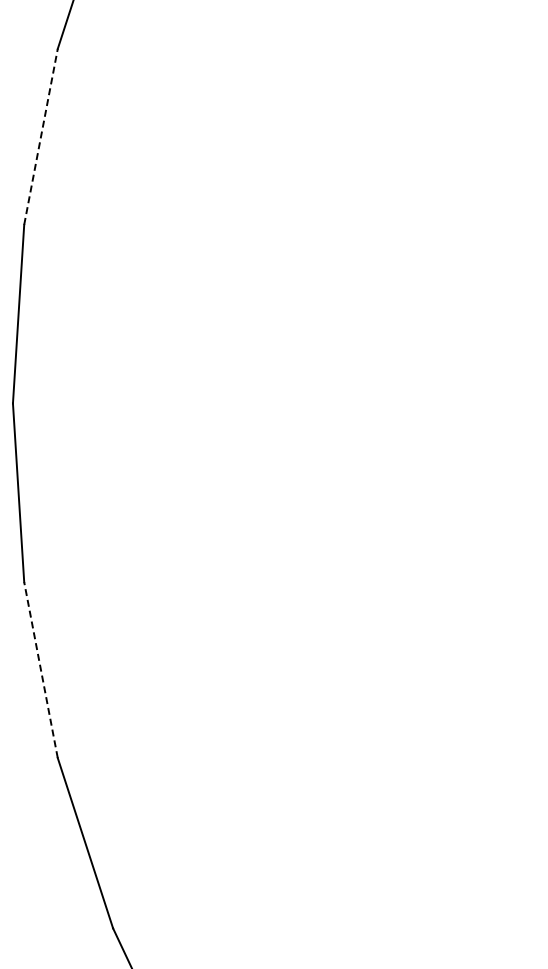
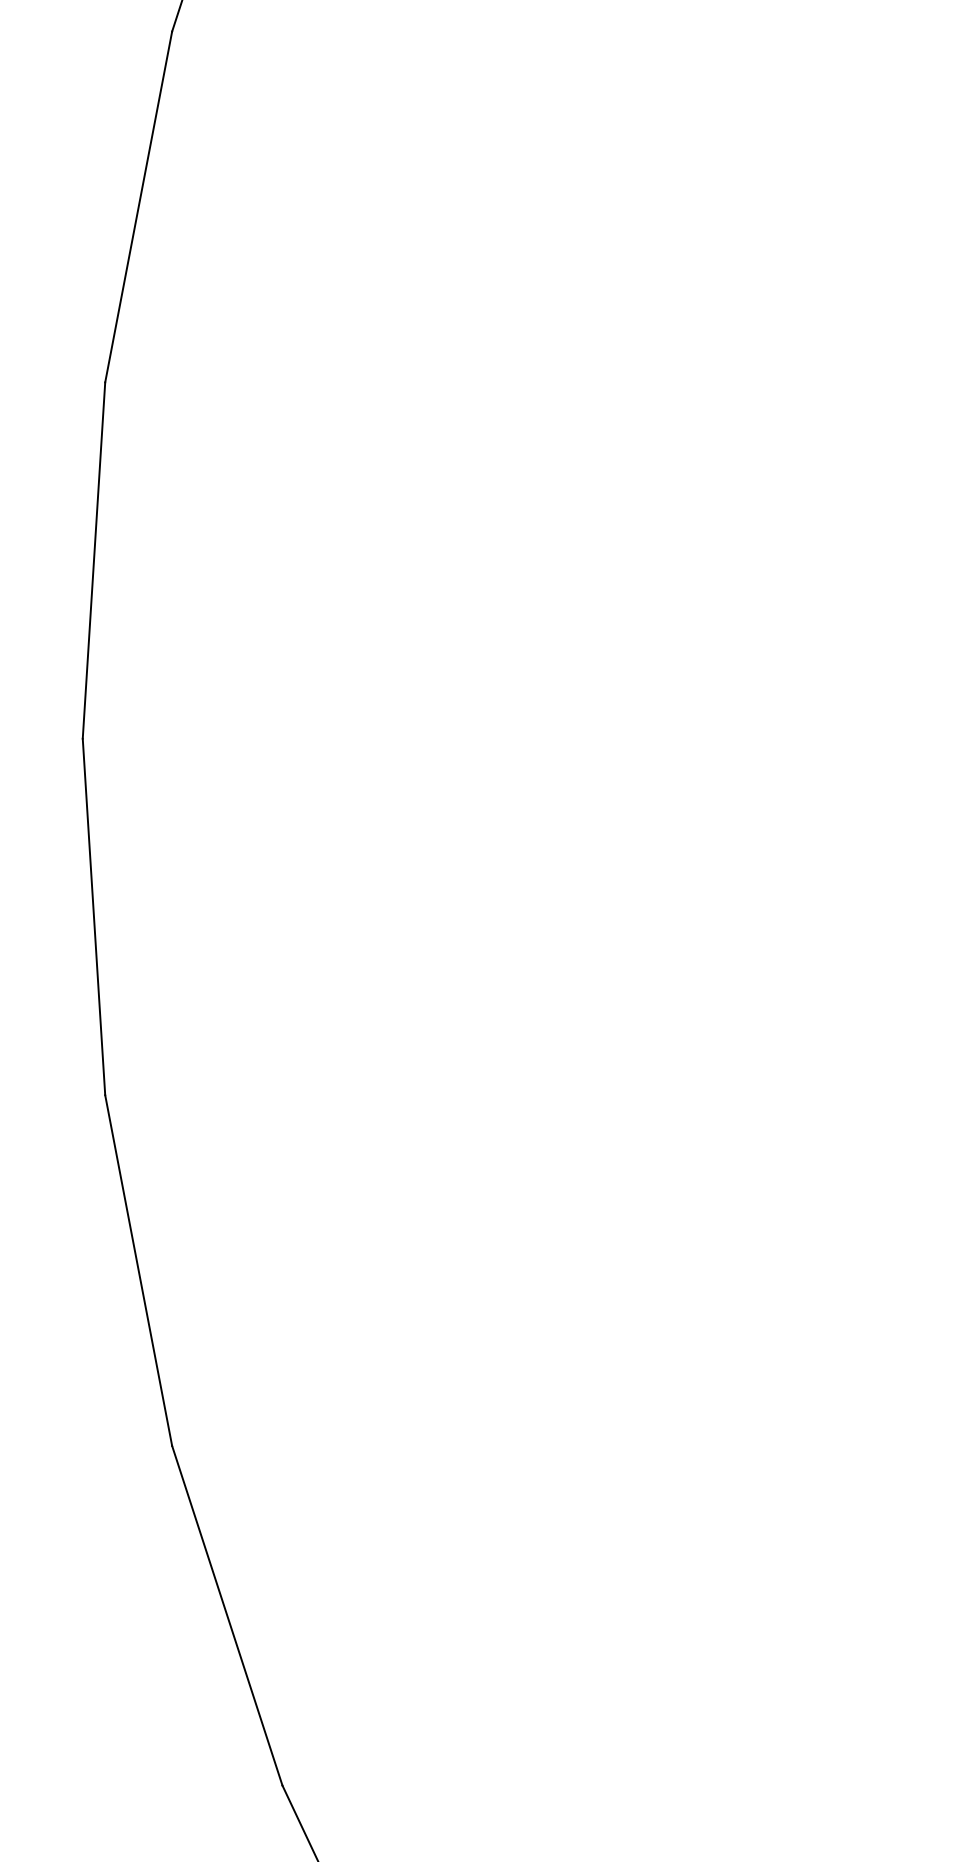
line: (41, 136) -> (139, 206), dashed -> solid
line: (41, 670) -> (139, 1271), dashed -> solid

